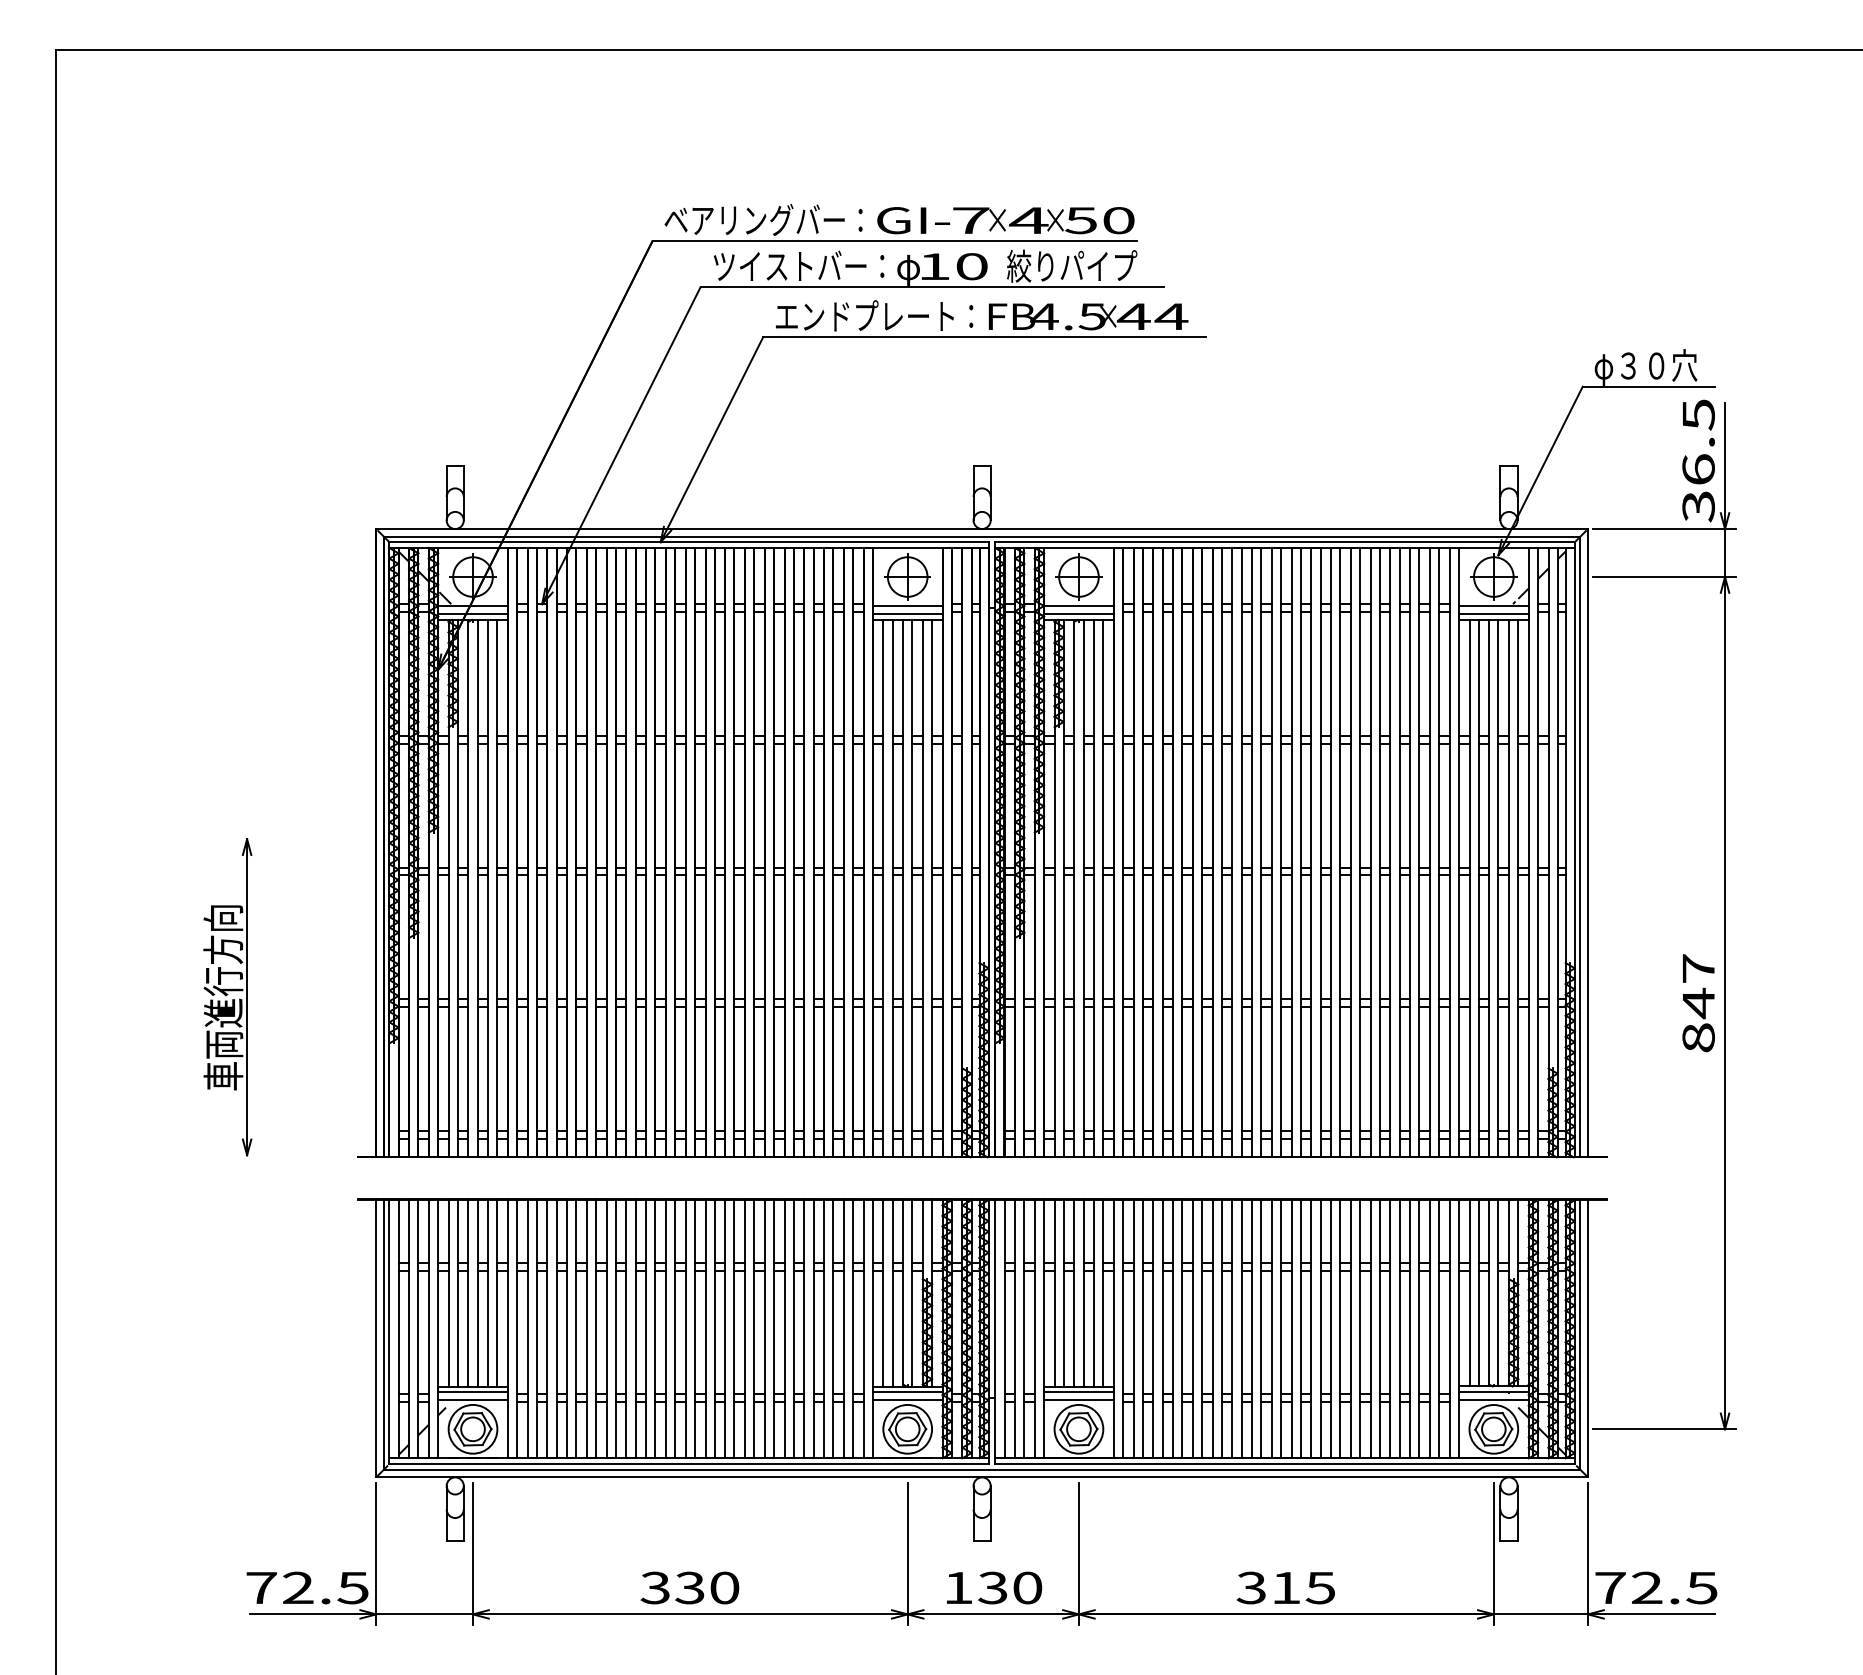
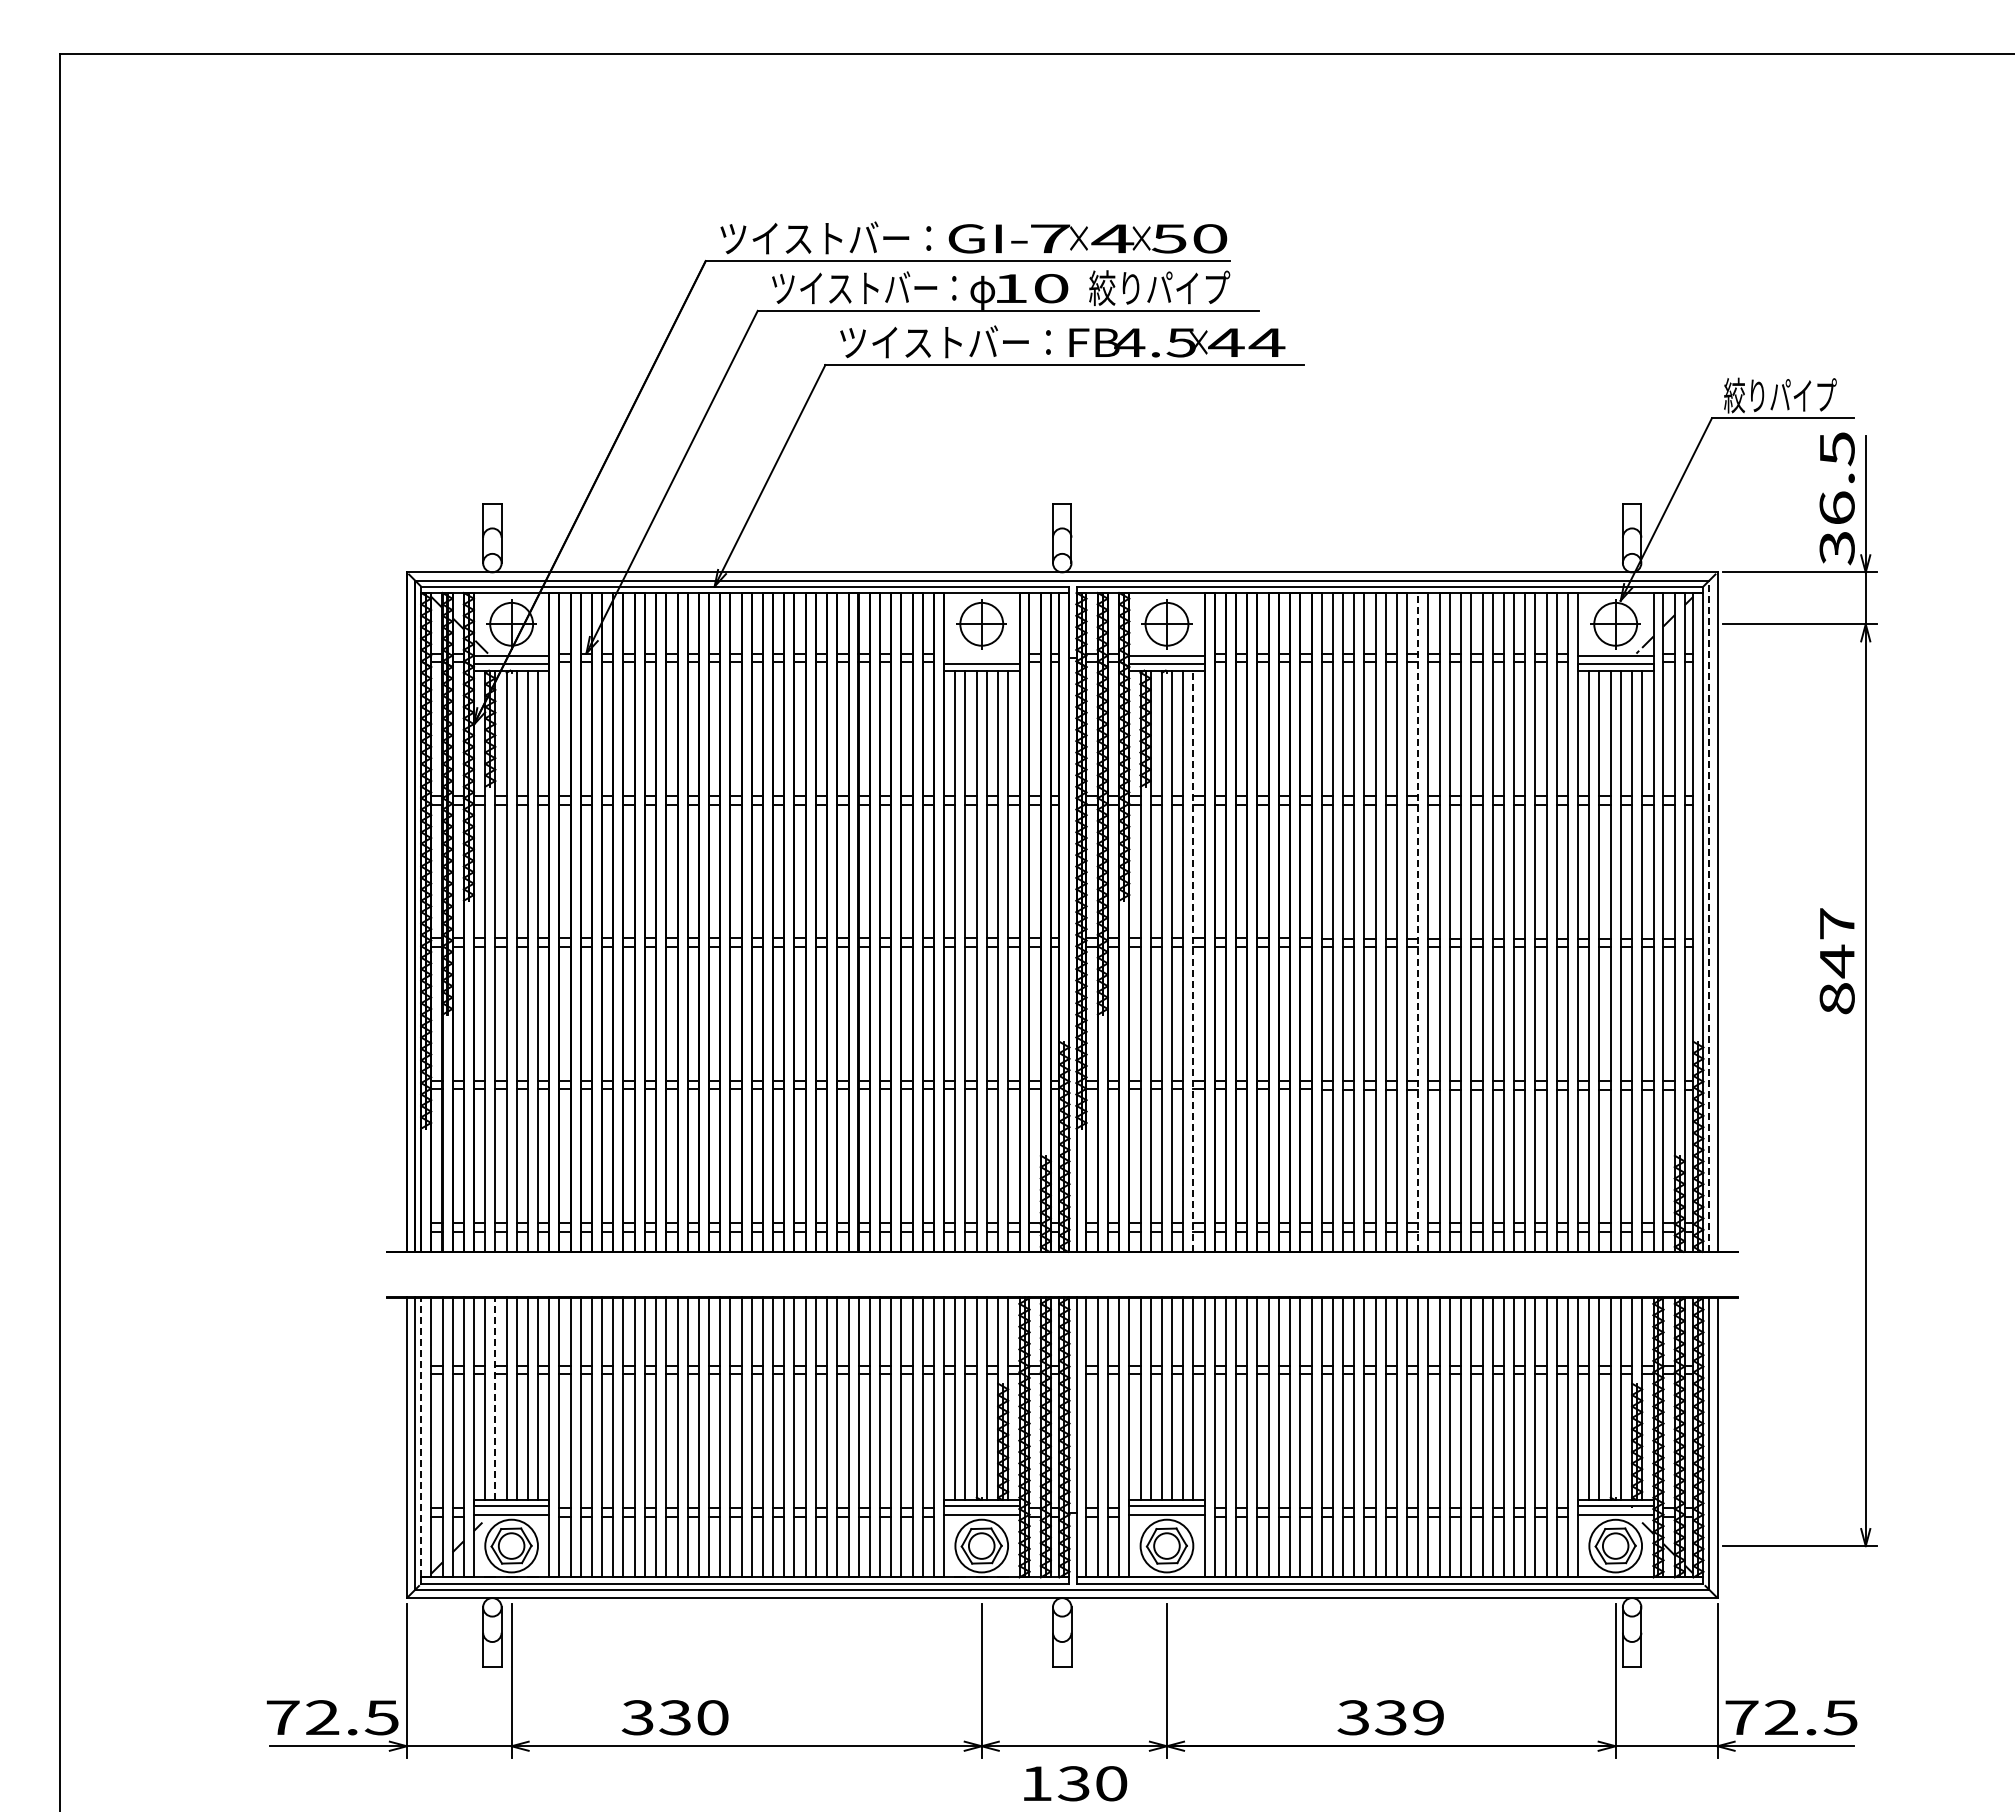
text: (763, 219) -> (825, 237), ベアリングバー： -> ツイストバー：
text: (874, 315) -> (945, 341), エンドプレート： -> ツイストバー：
text: (1646, 366) -> (1780, 396), φ３０穴 -> 絞りパイプ
line: (907, 605) -> (981, 655), removed
line: (1580, 847) -> (1709, 916), solid -> dashed
line: (1311, 851) -> (1418, 921), solid -> dashed
line: (1103, 888) -> (1193, 961), solid -> dashed
part: (227, 996) -> (246, 1078), removed
text: (1697, 1003) -> (1836, 961), moved
line: (458, 1292) -> (495, 1398), solid -> dashed
line: (389, 1328) -> (421, 1437), solid -> dashed
text: (689, 1587) -> (674, 1717), moved
text: (994, 1587) -> (1075, 1783), moved
text: (1303, 1587) -> (1409, 1717), 315 -> 339

